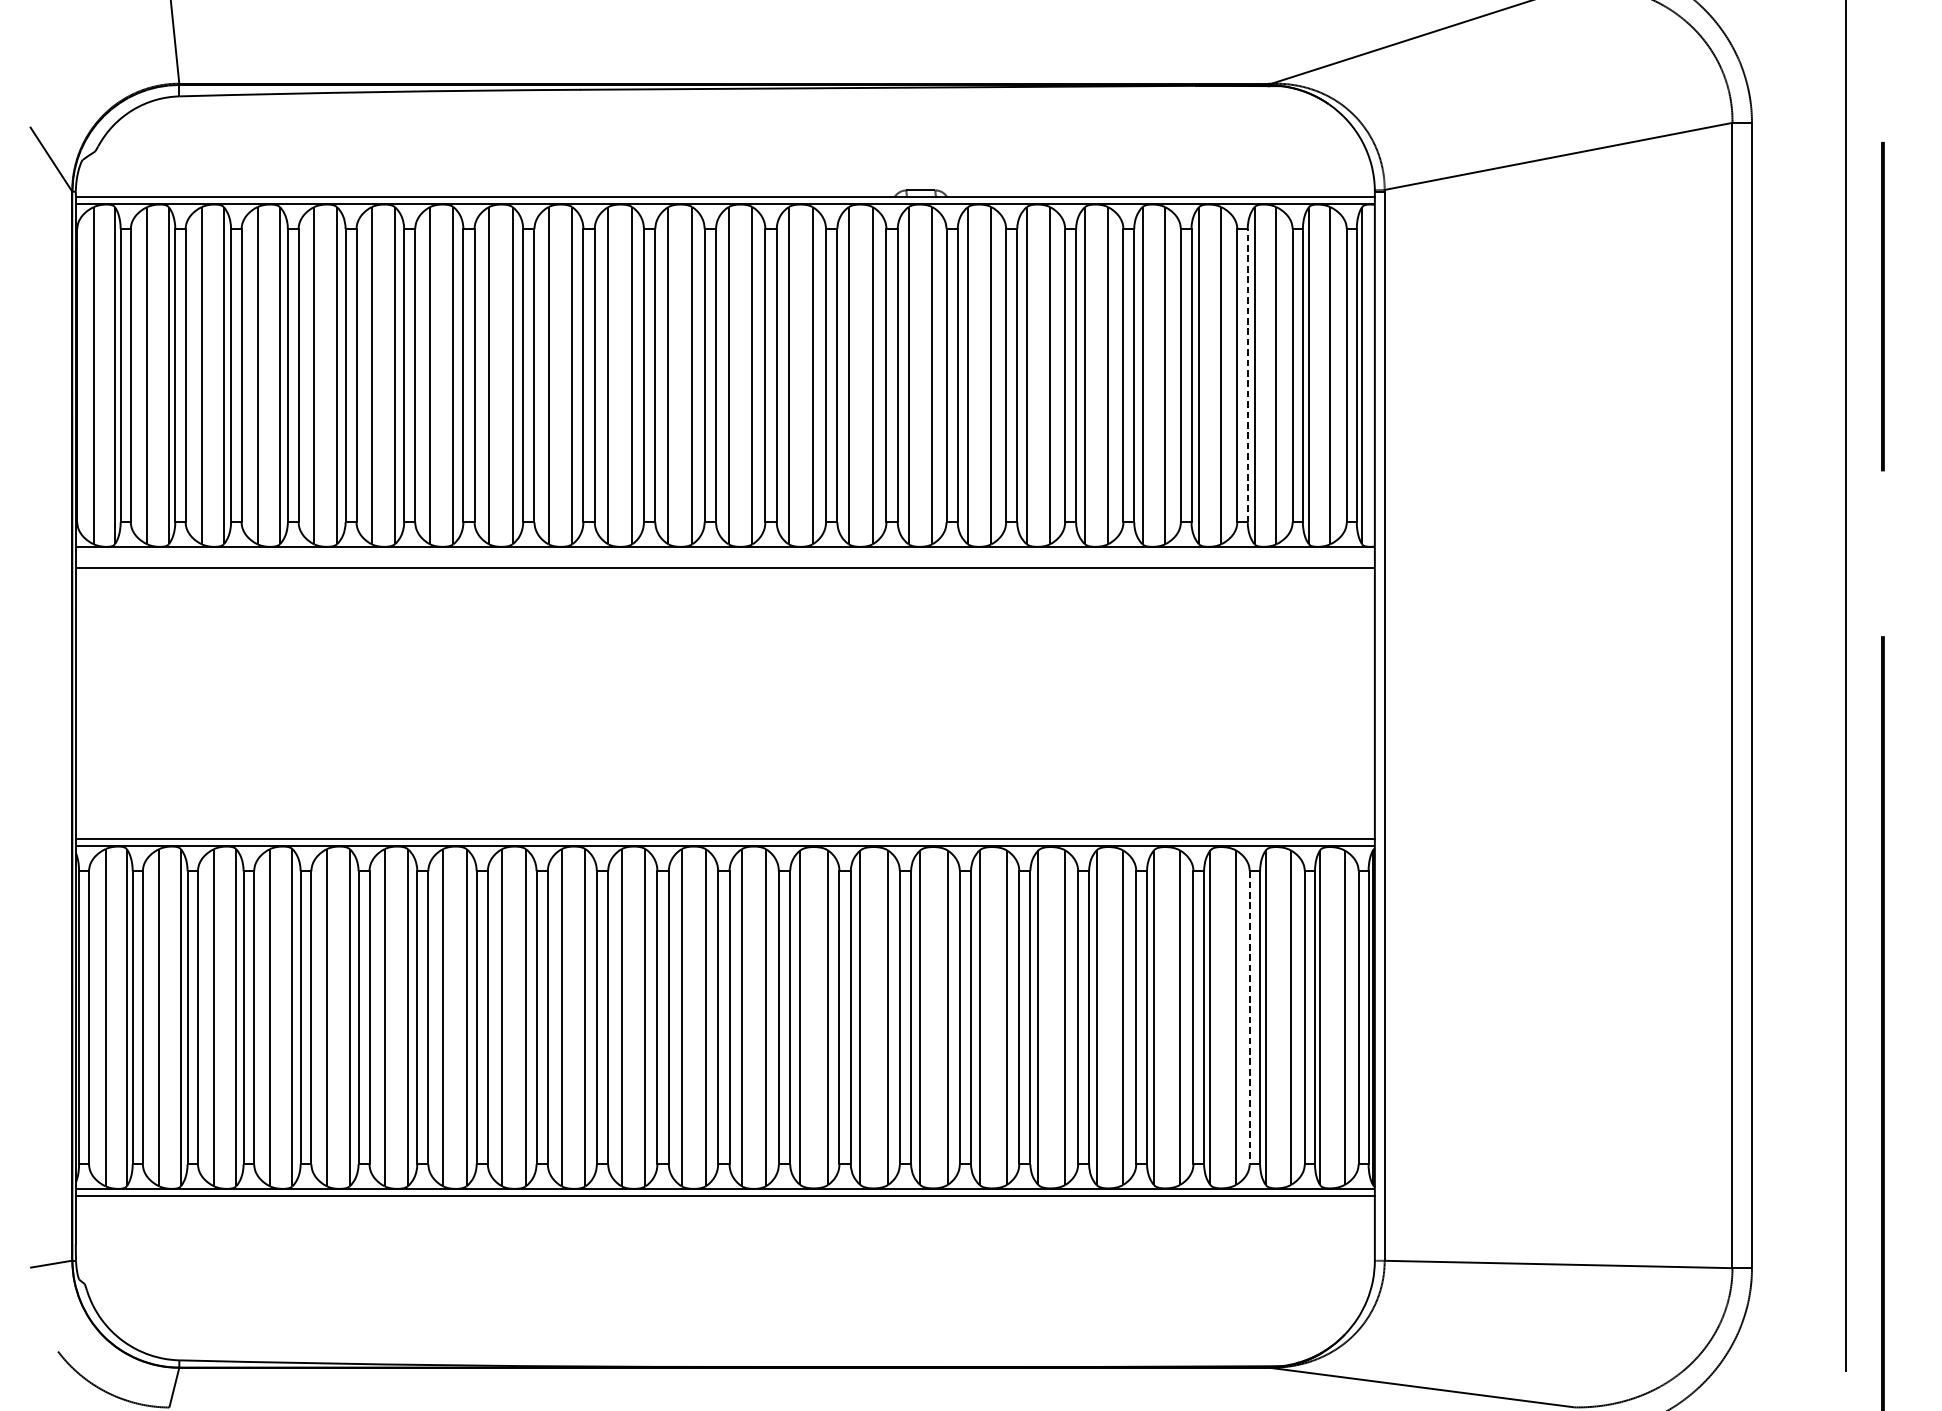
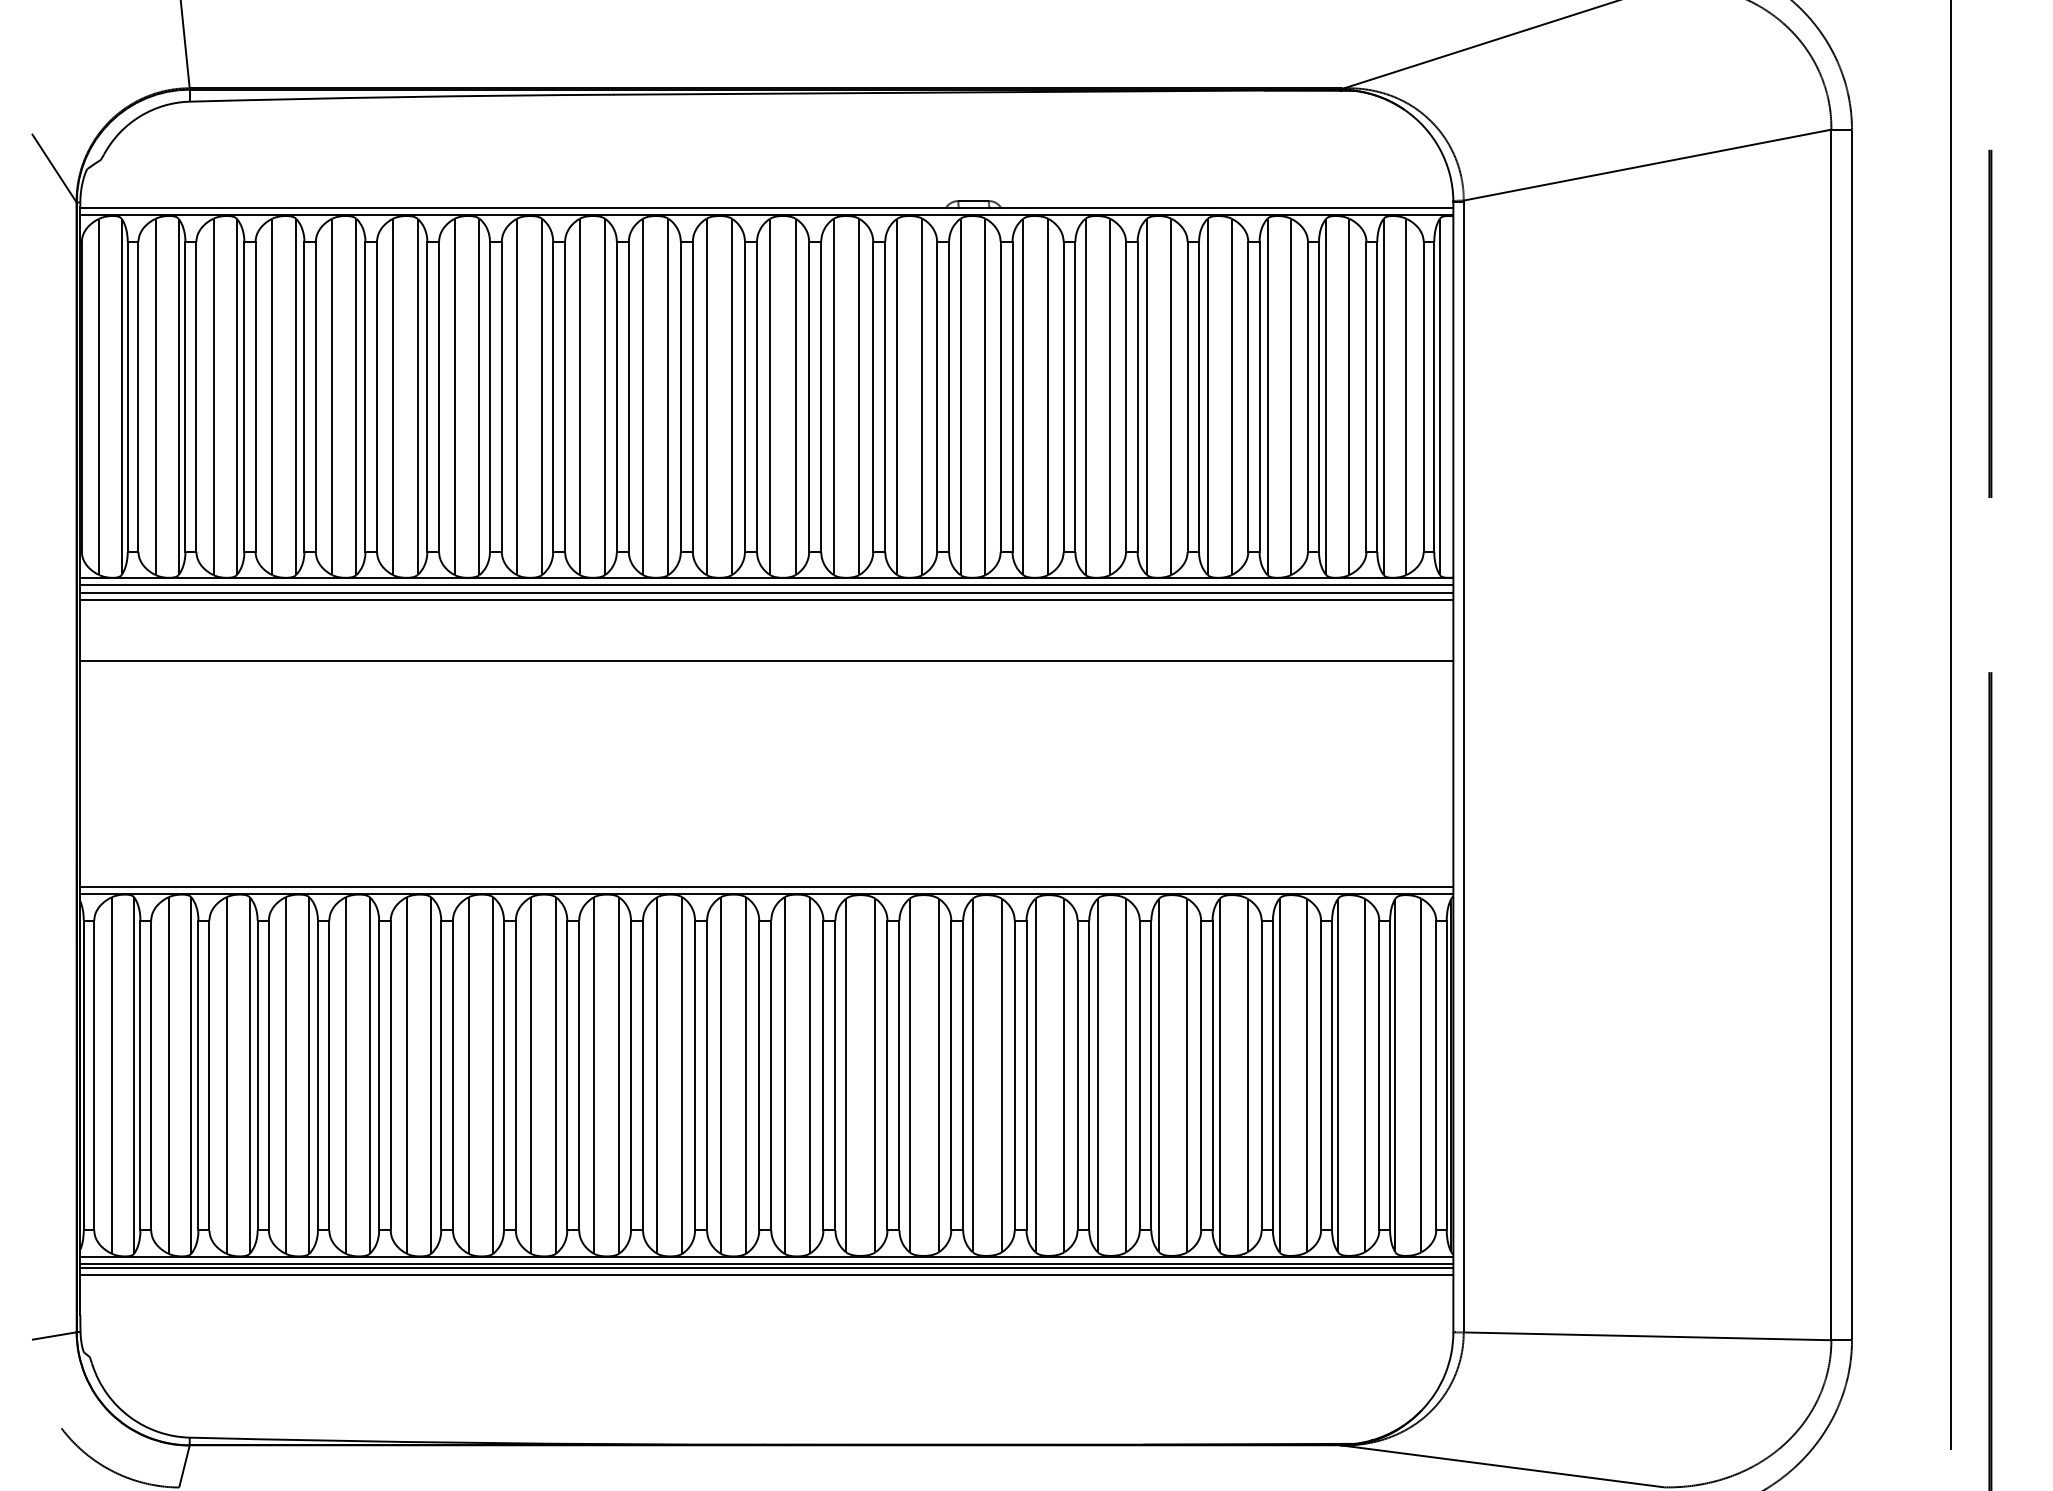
line: (1248, 375) -> (1319, 396), dashed -> solid
line: (725, 554) -> (766, 585), added
line: (725, 560) -> (766, 592), added
line: (725, 625) -> (766, 660), added
line: (1250, 1017) -> (1321, 1075), dashed -> solid
line: (725, 1199) -> (766, 1267), added
line: (725, 1206) -> (766, 1275), added

